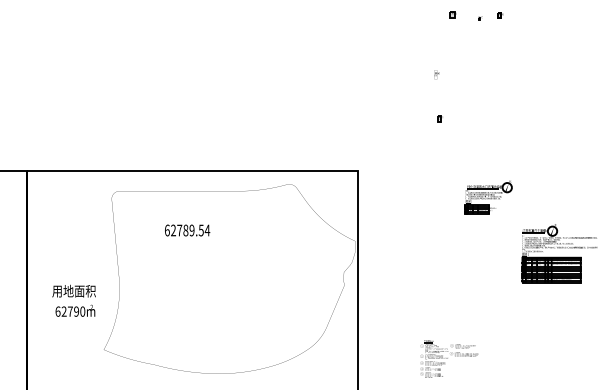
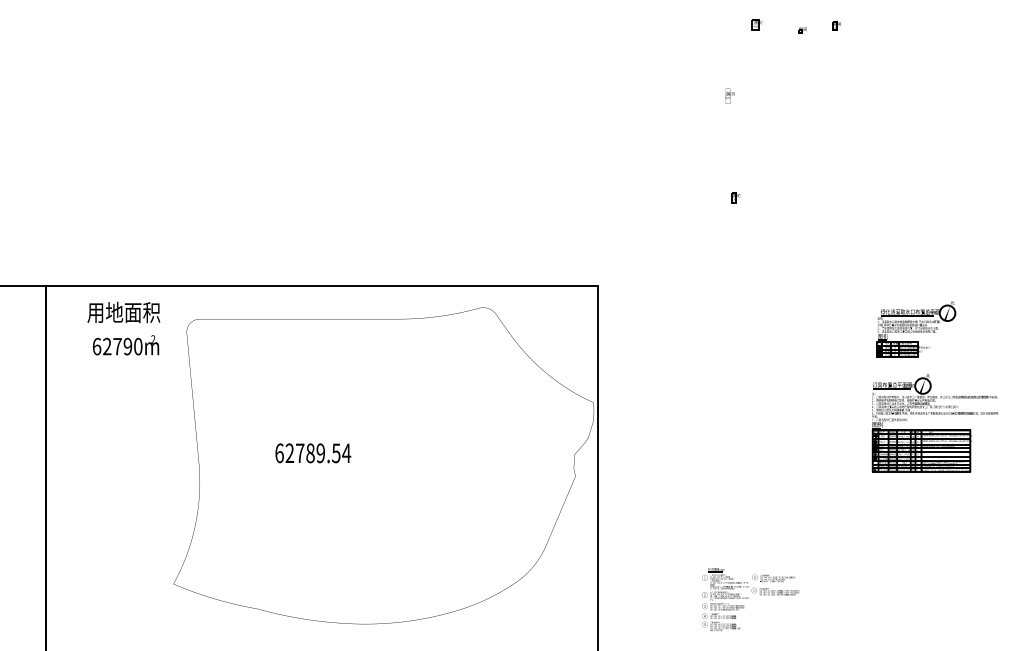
text: (436, 74) -> (729, 95), moved
part: (488, 197) -> (916, 329), moved
text: (187, 230) -> (313, 453), moved
text: (73, 300) -> (122, 328), moved

